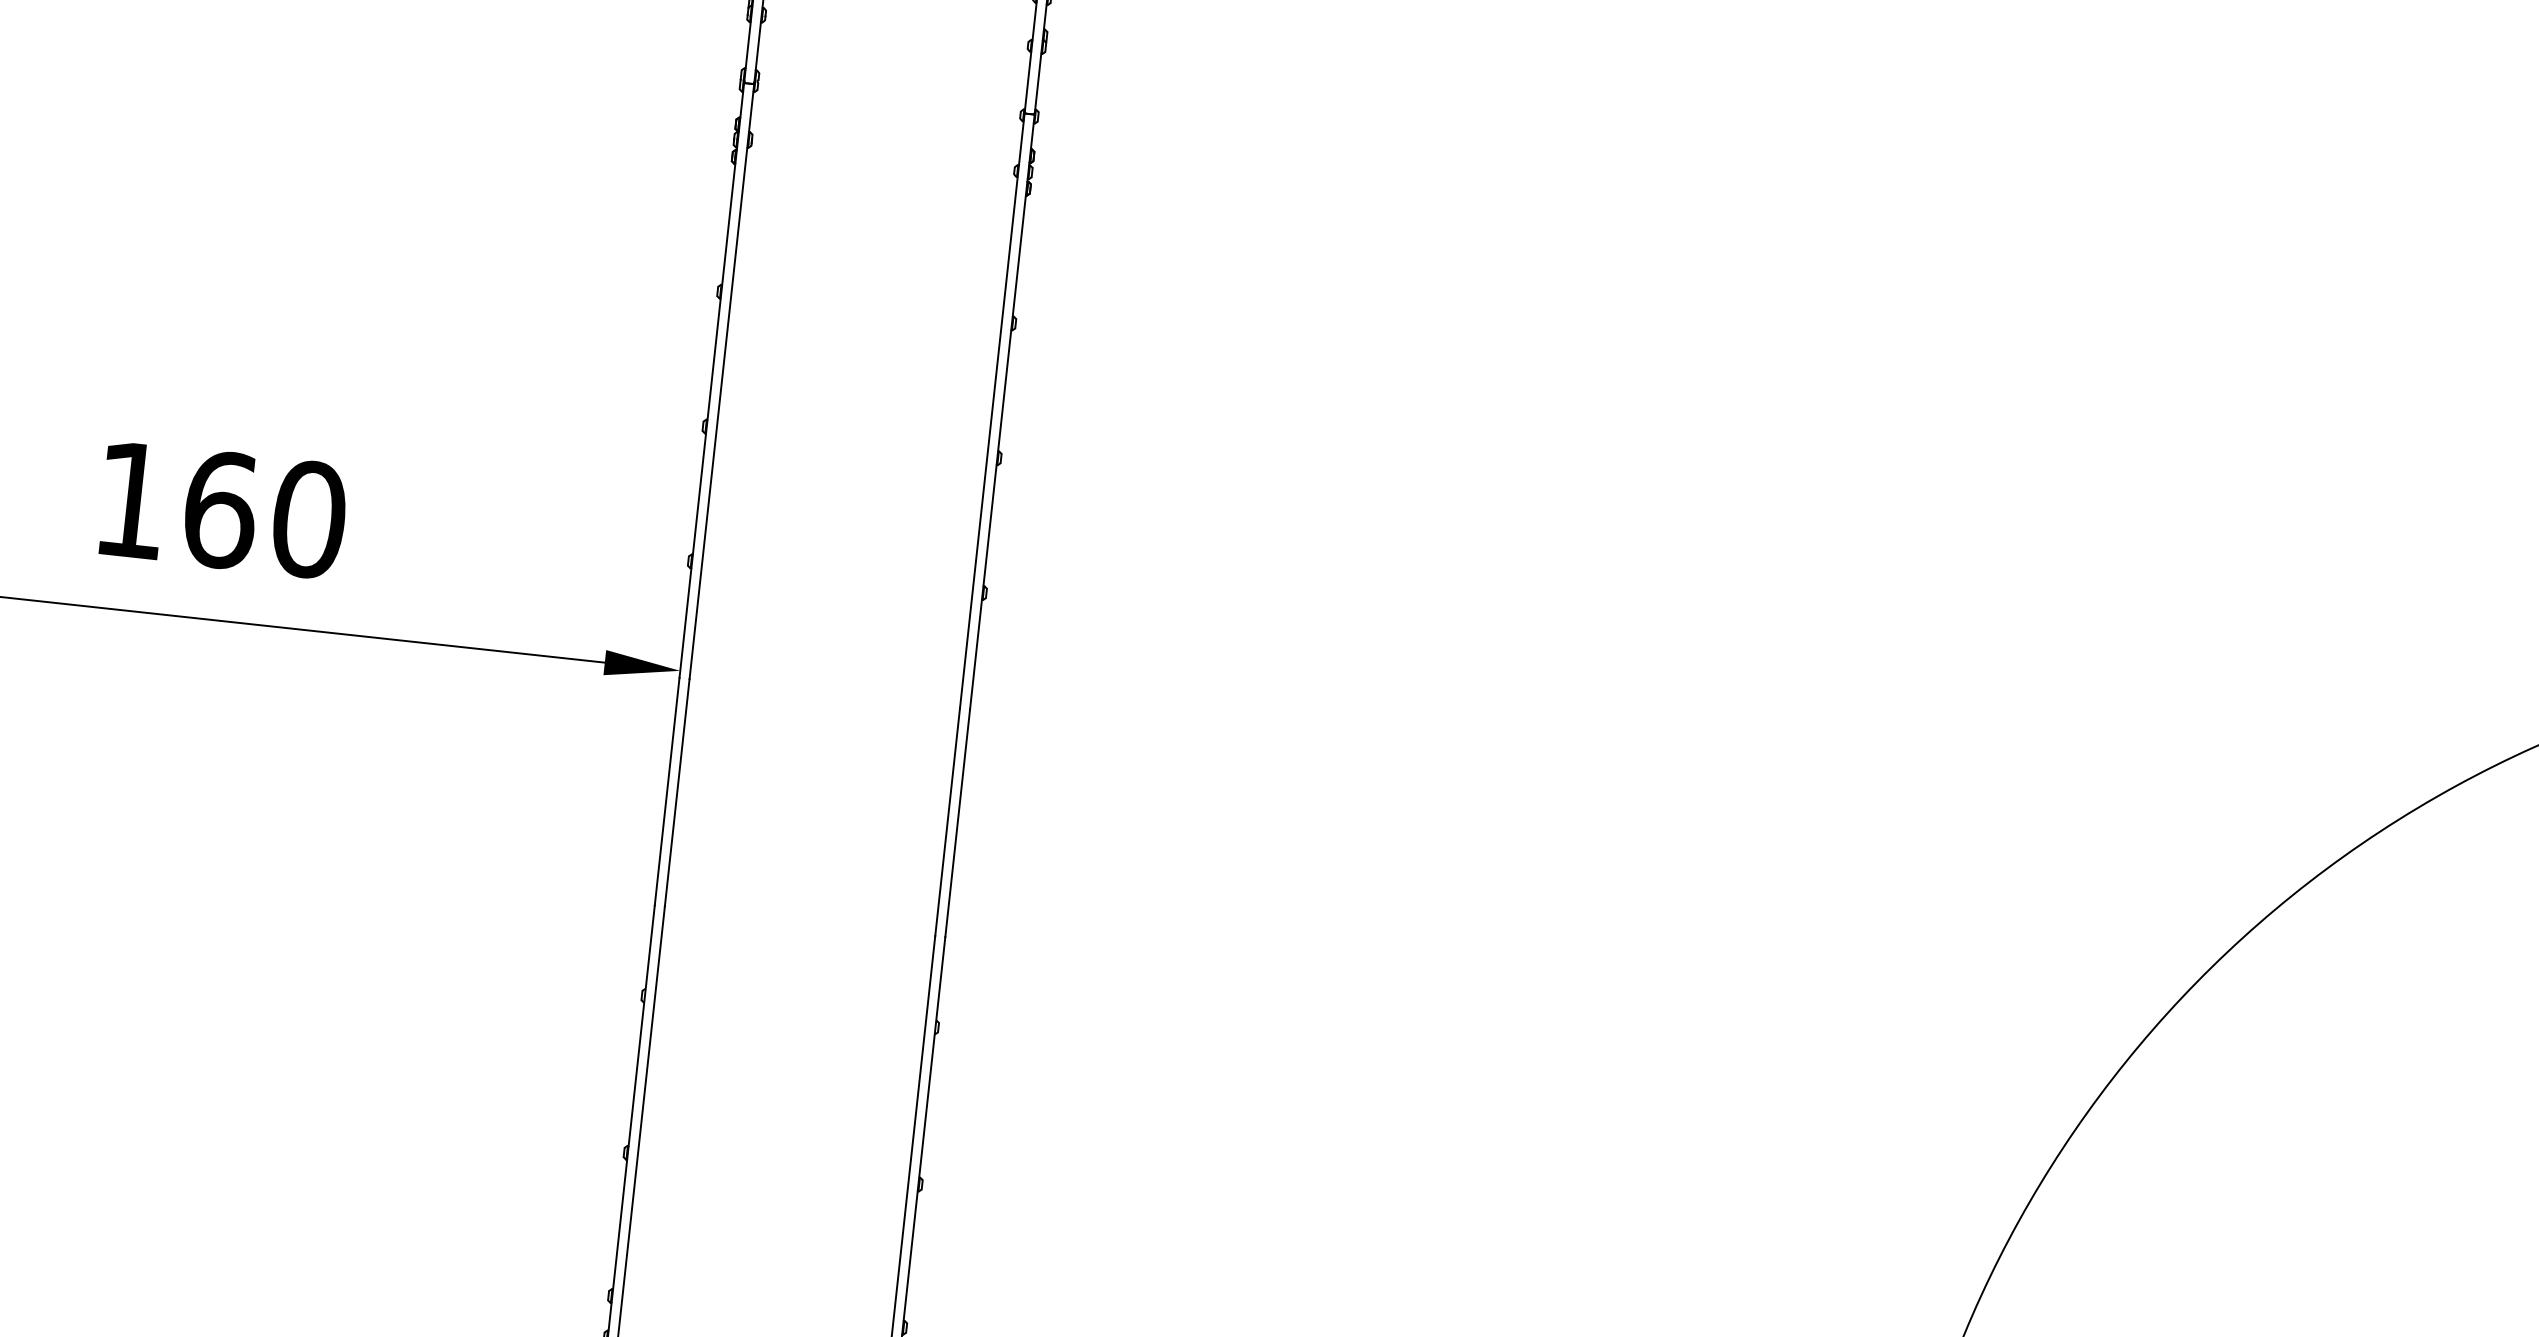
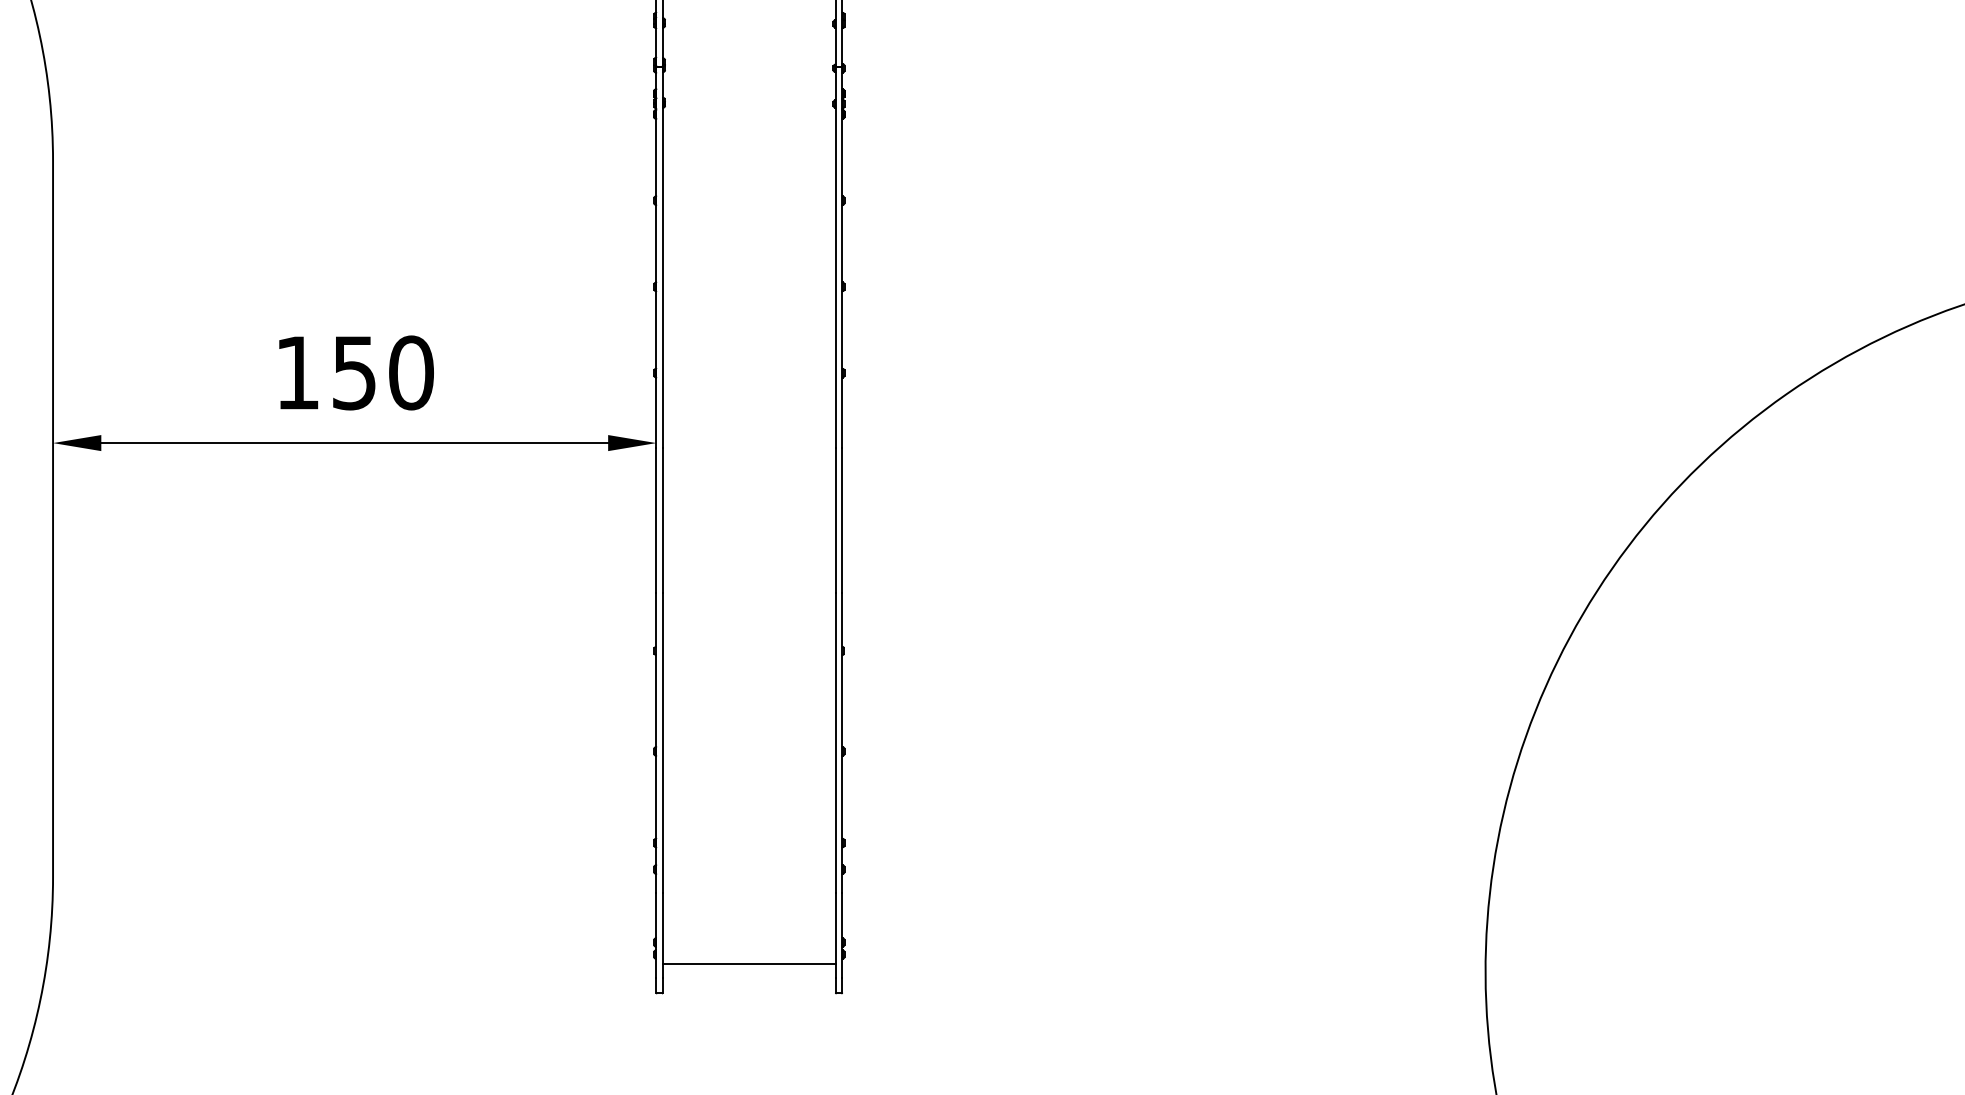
text: (220, 509) -> (354, 372), 160 -> 150

